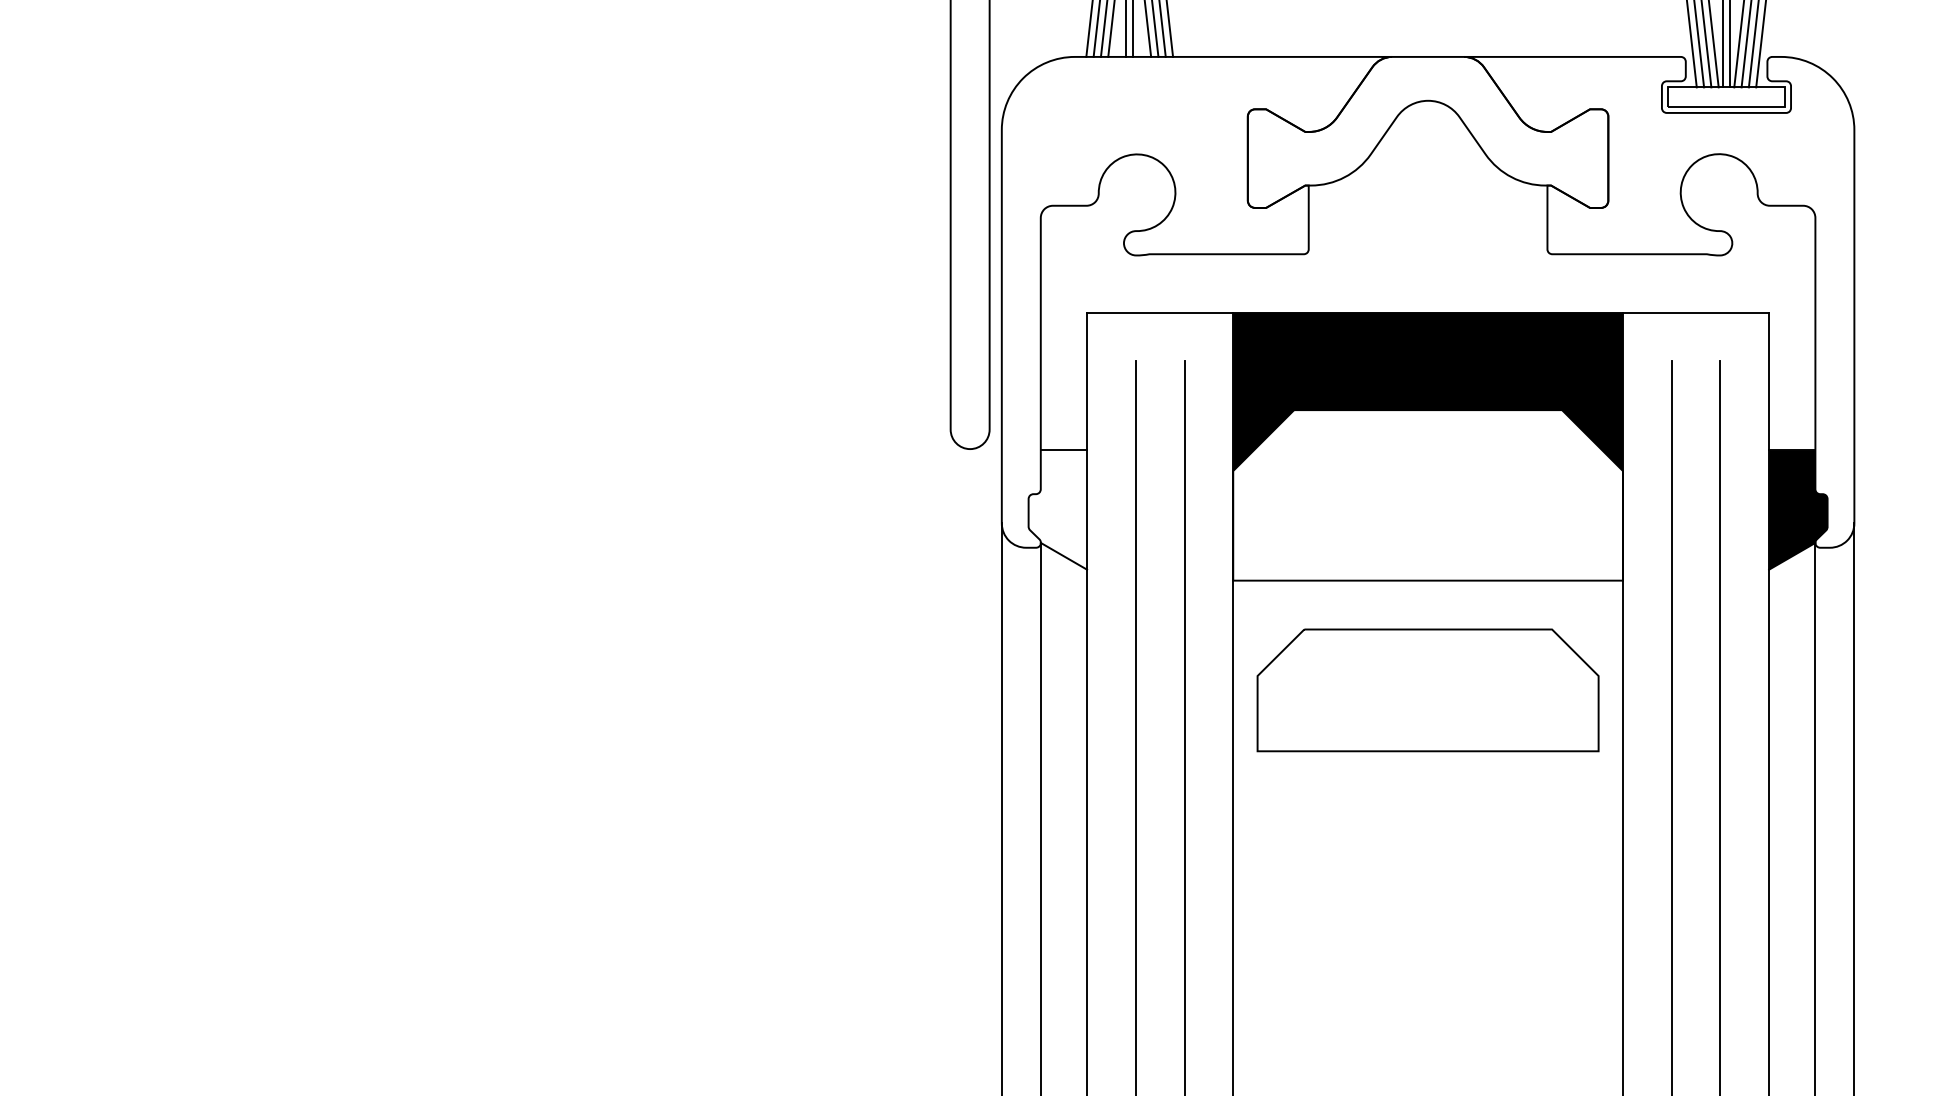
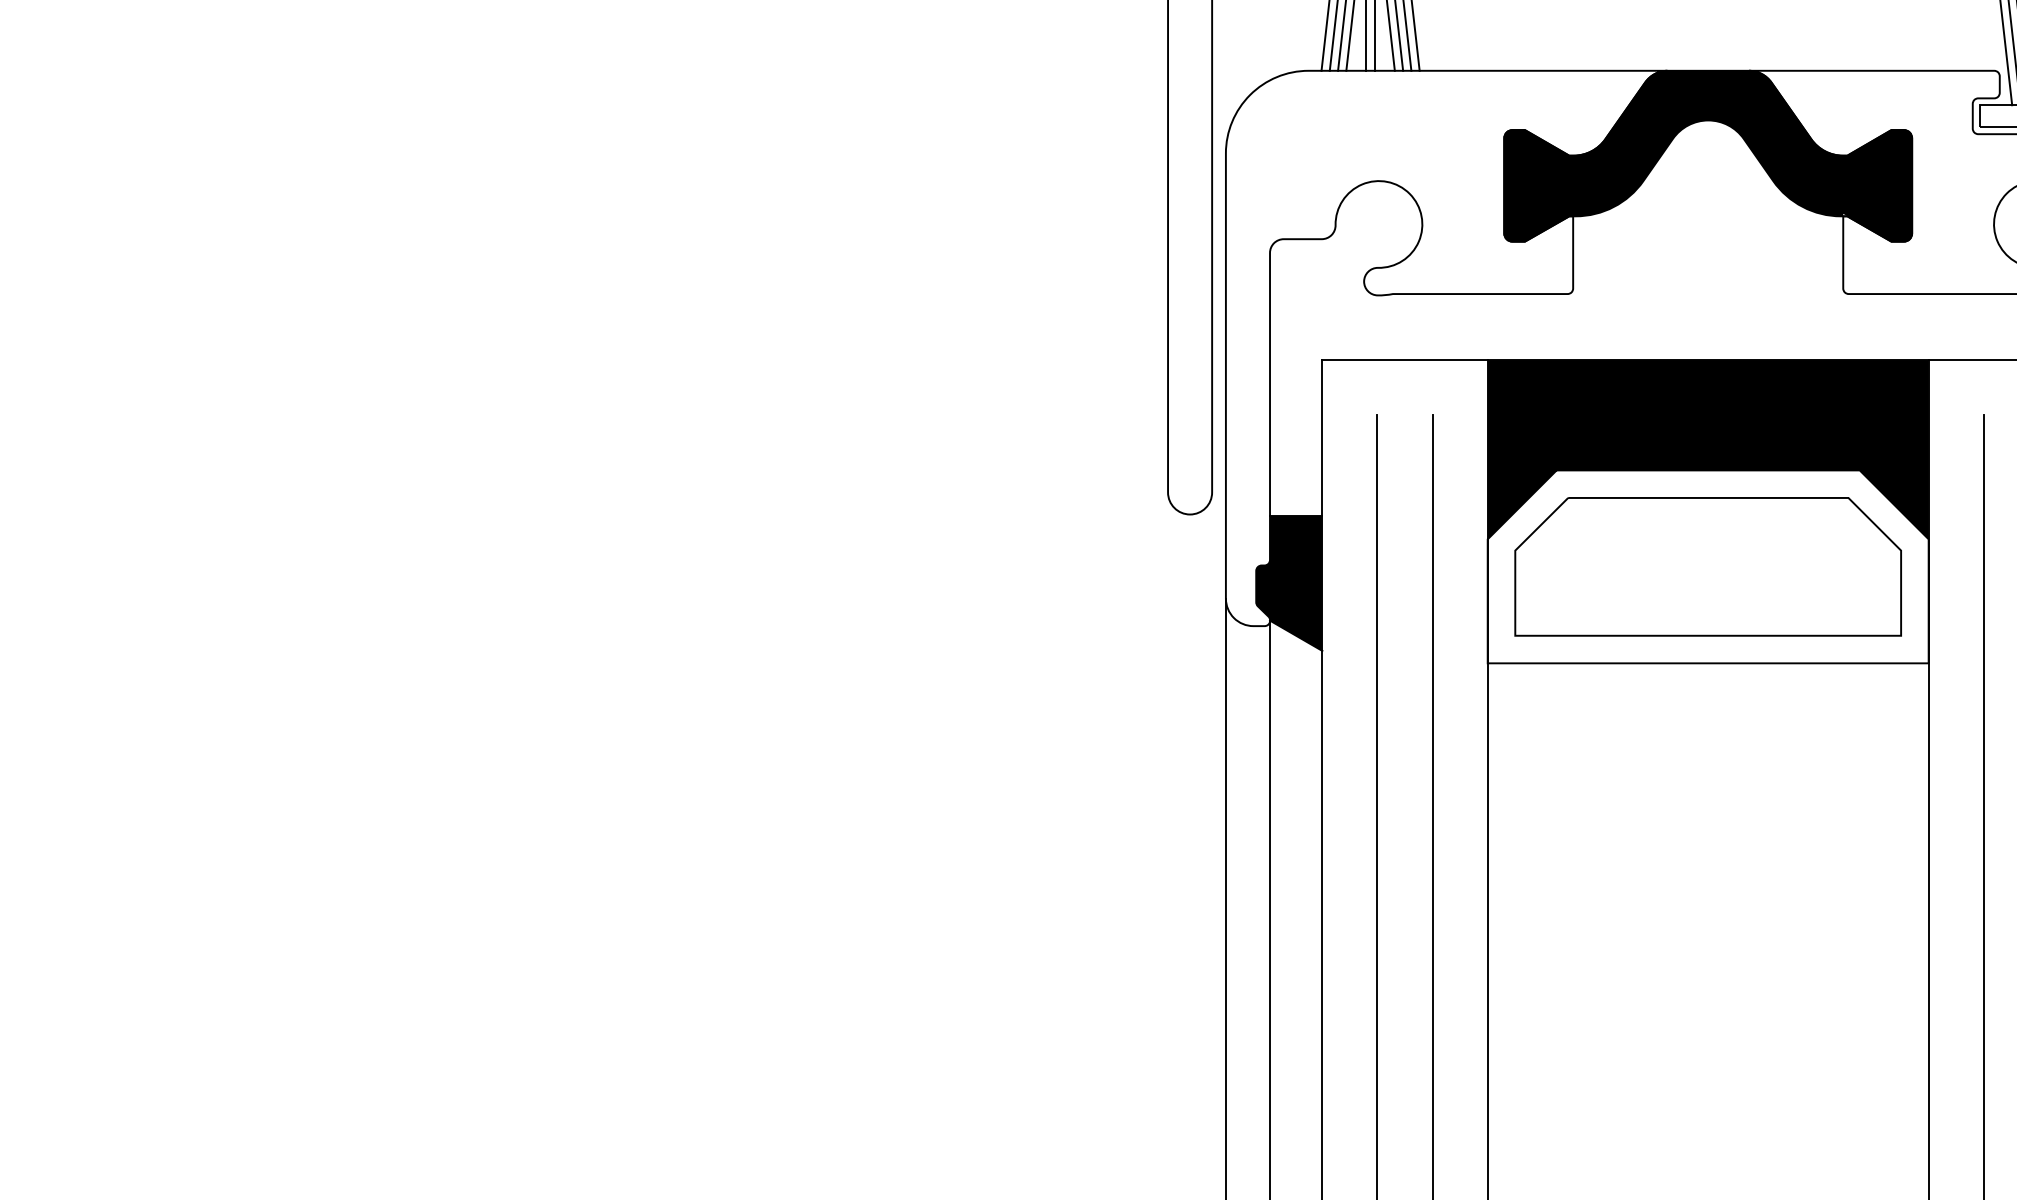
fill: (1427, 131) -> (1707, 155), added
fill: (1057, 509) -> (1288, 582), added
part: (1427, 690) -> (1707, 566), moved

